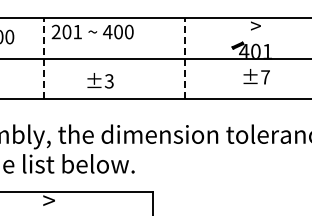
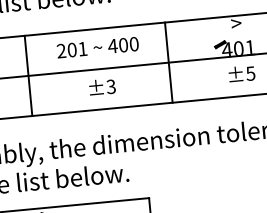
text: (92, 31) -> (97, 47), moved
line: (44, 58) -> (28, 75), dashed -> solid
line: (184, 58) -> (168, 62), dashed -> solid
text: (265, 77) -> (250, 73), ±7 -> ±5
text: (100, 80) -> (102, 86), moved

